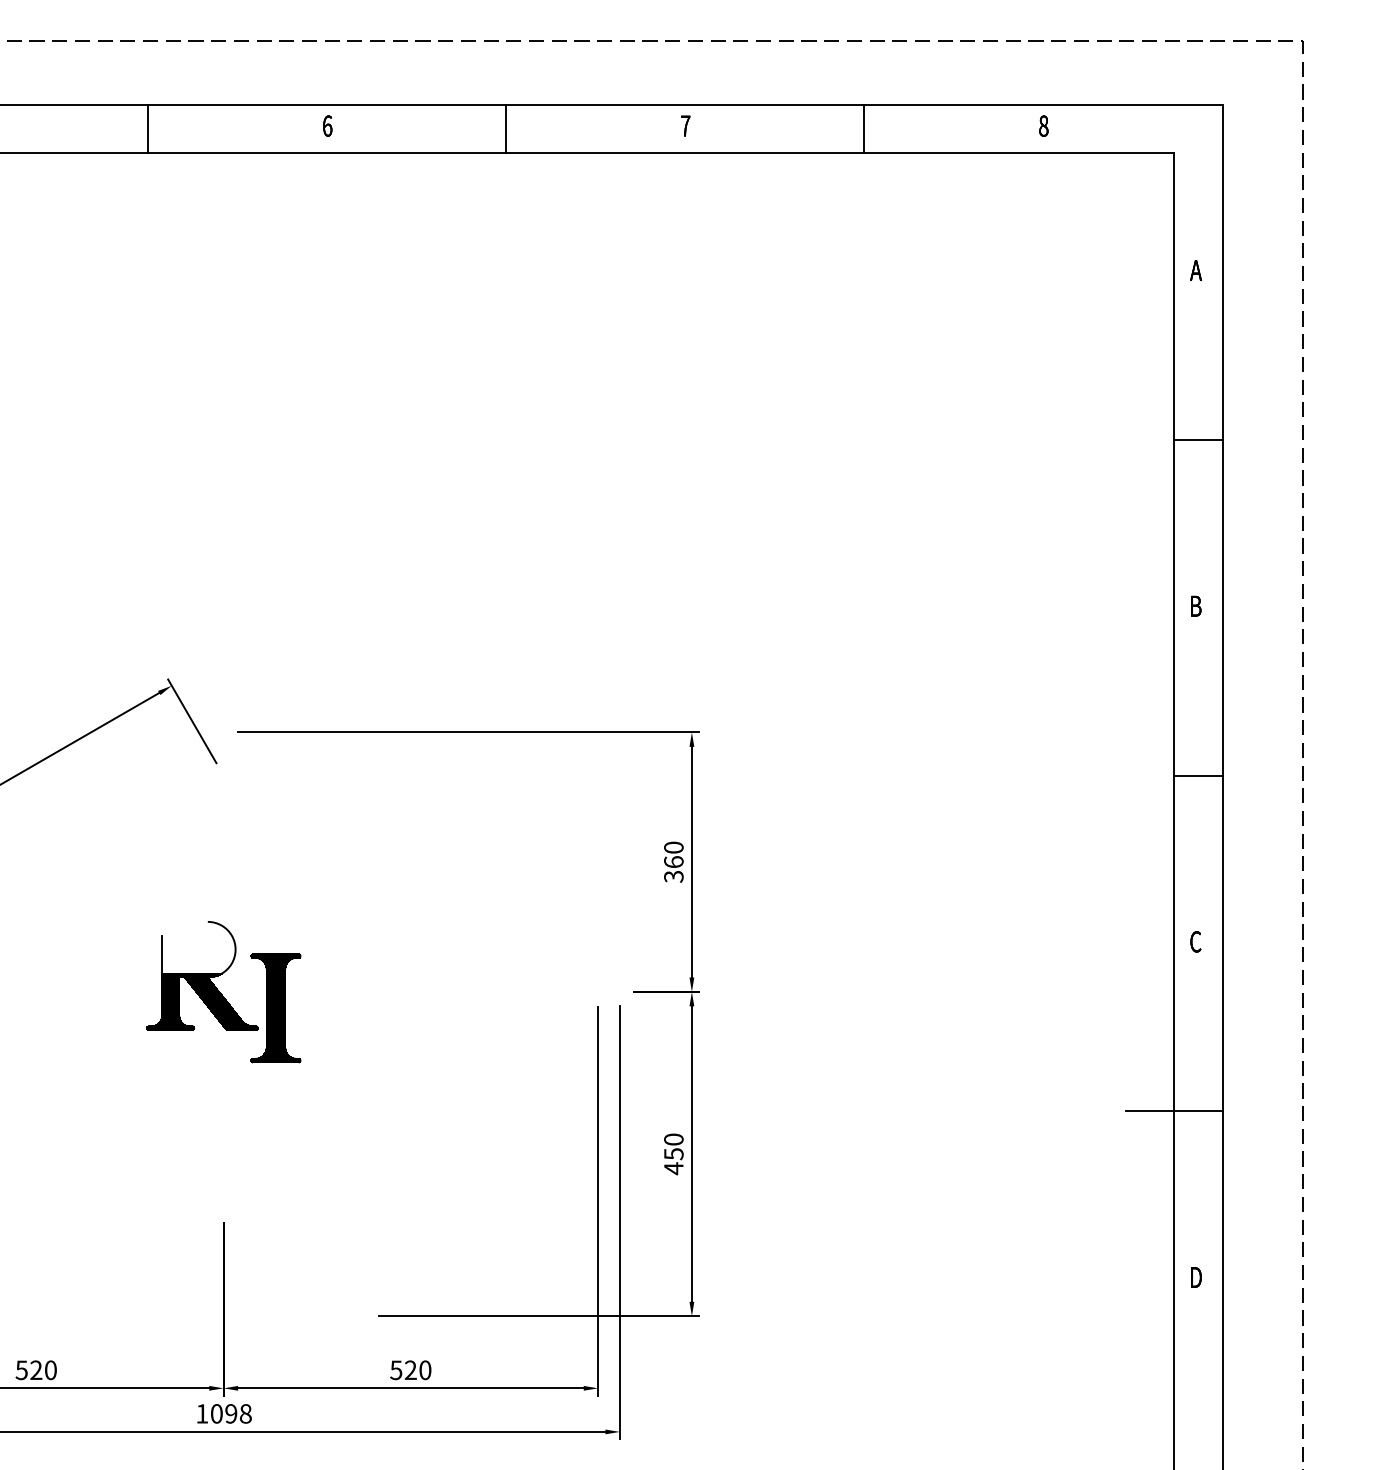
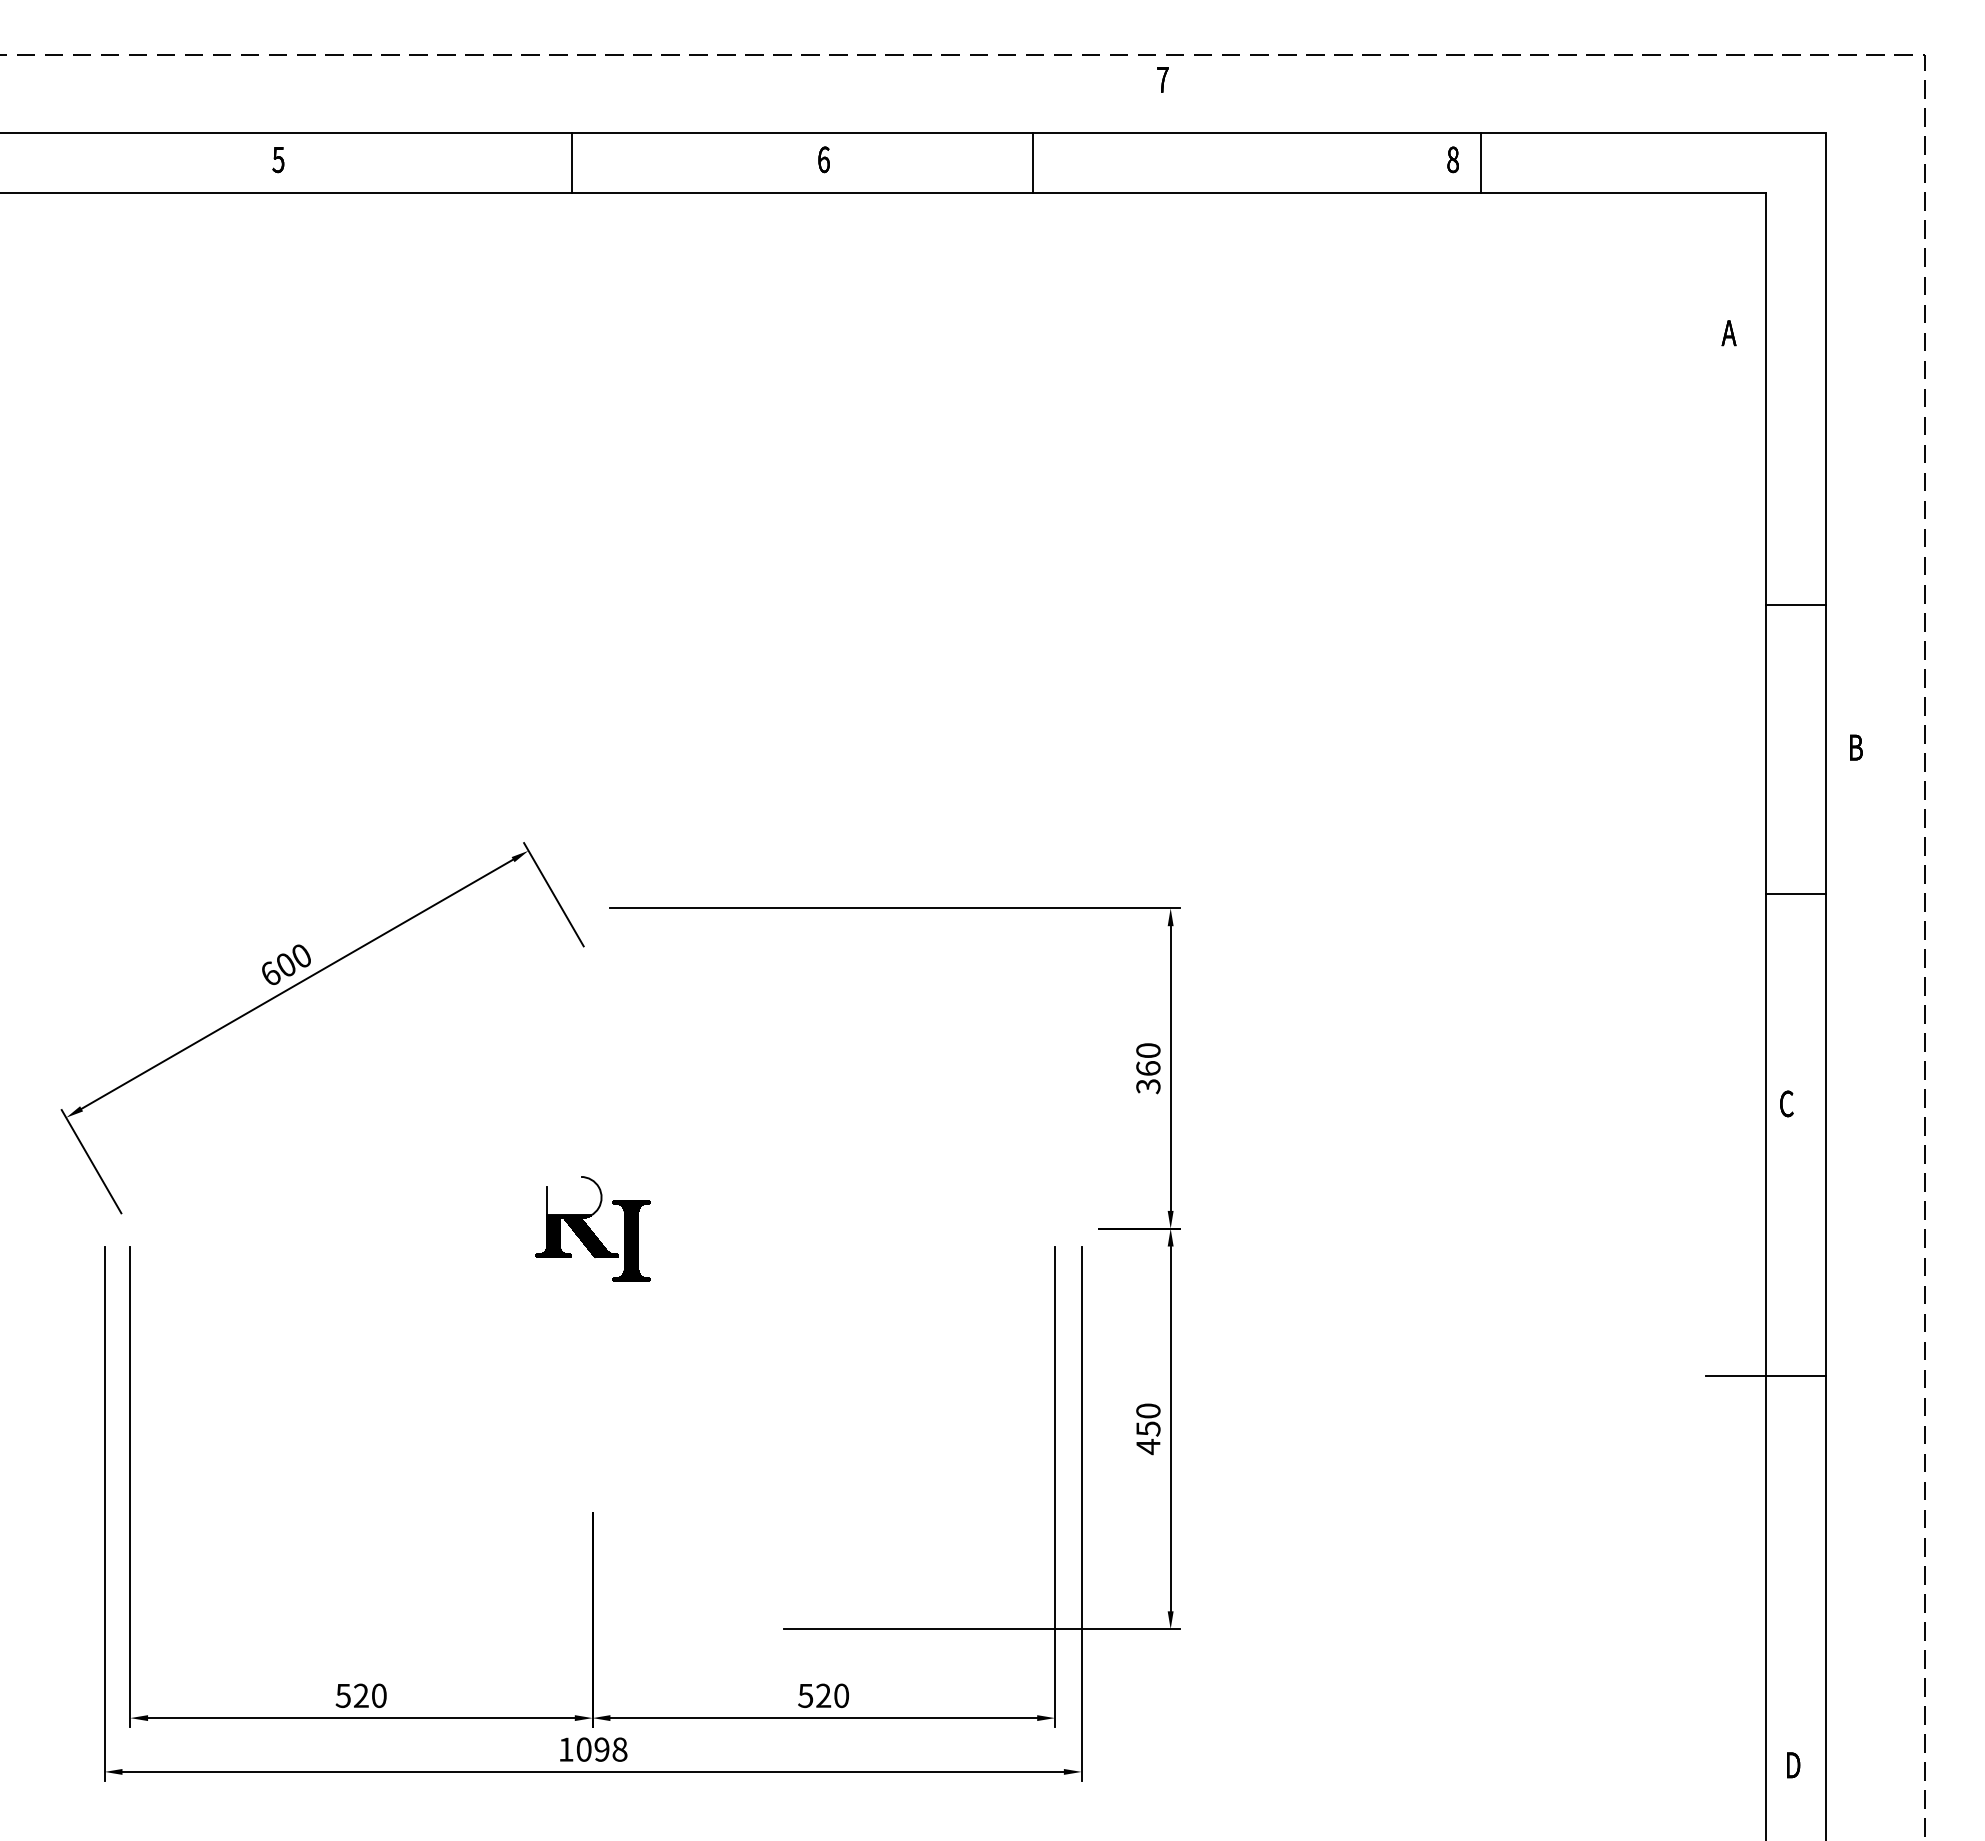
text: (327, 125) -> (823, 159), moved
text: (685, 125) -> (1162, 79), moved
text: (1043, 125) -> (1452, 159), moved
line: (148, 128) -> (571, 162), moved
line: (506, 128) -> (1032, 162), moved
line: (864, 128) -> (1480, 162), moved
text: (1195, 270) -> (1728, 333), moved
line: (1198, 440) -> (1795, 604), moved
text: (1196, 606) -> (1856, 747), moved
line: (1198, 775) -> (1795, 893), moved
text: (1195, 941) -> (1786, 1103), moved
part: (223, 991) -> (592, 1228), size x0.6
text: (1196, 1277) -> (1793, 1765), moved

